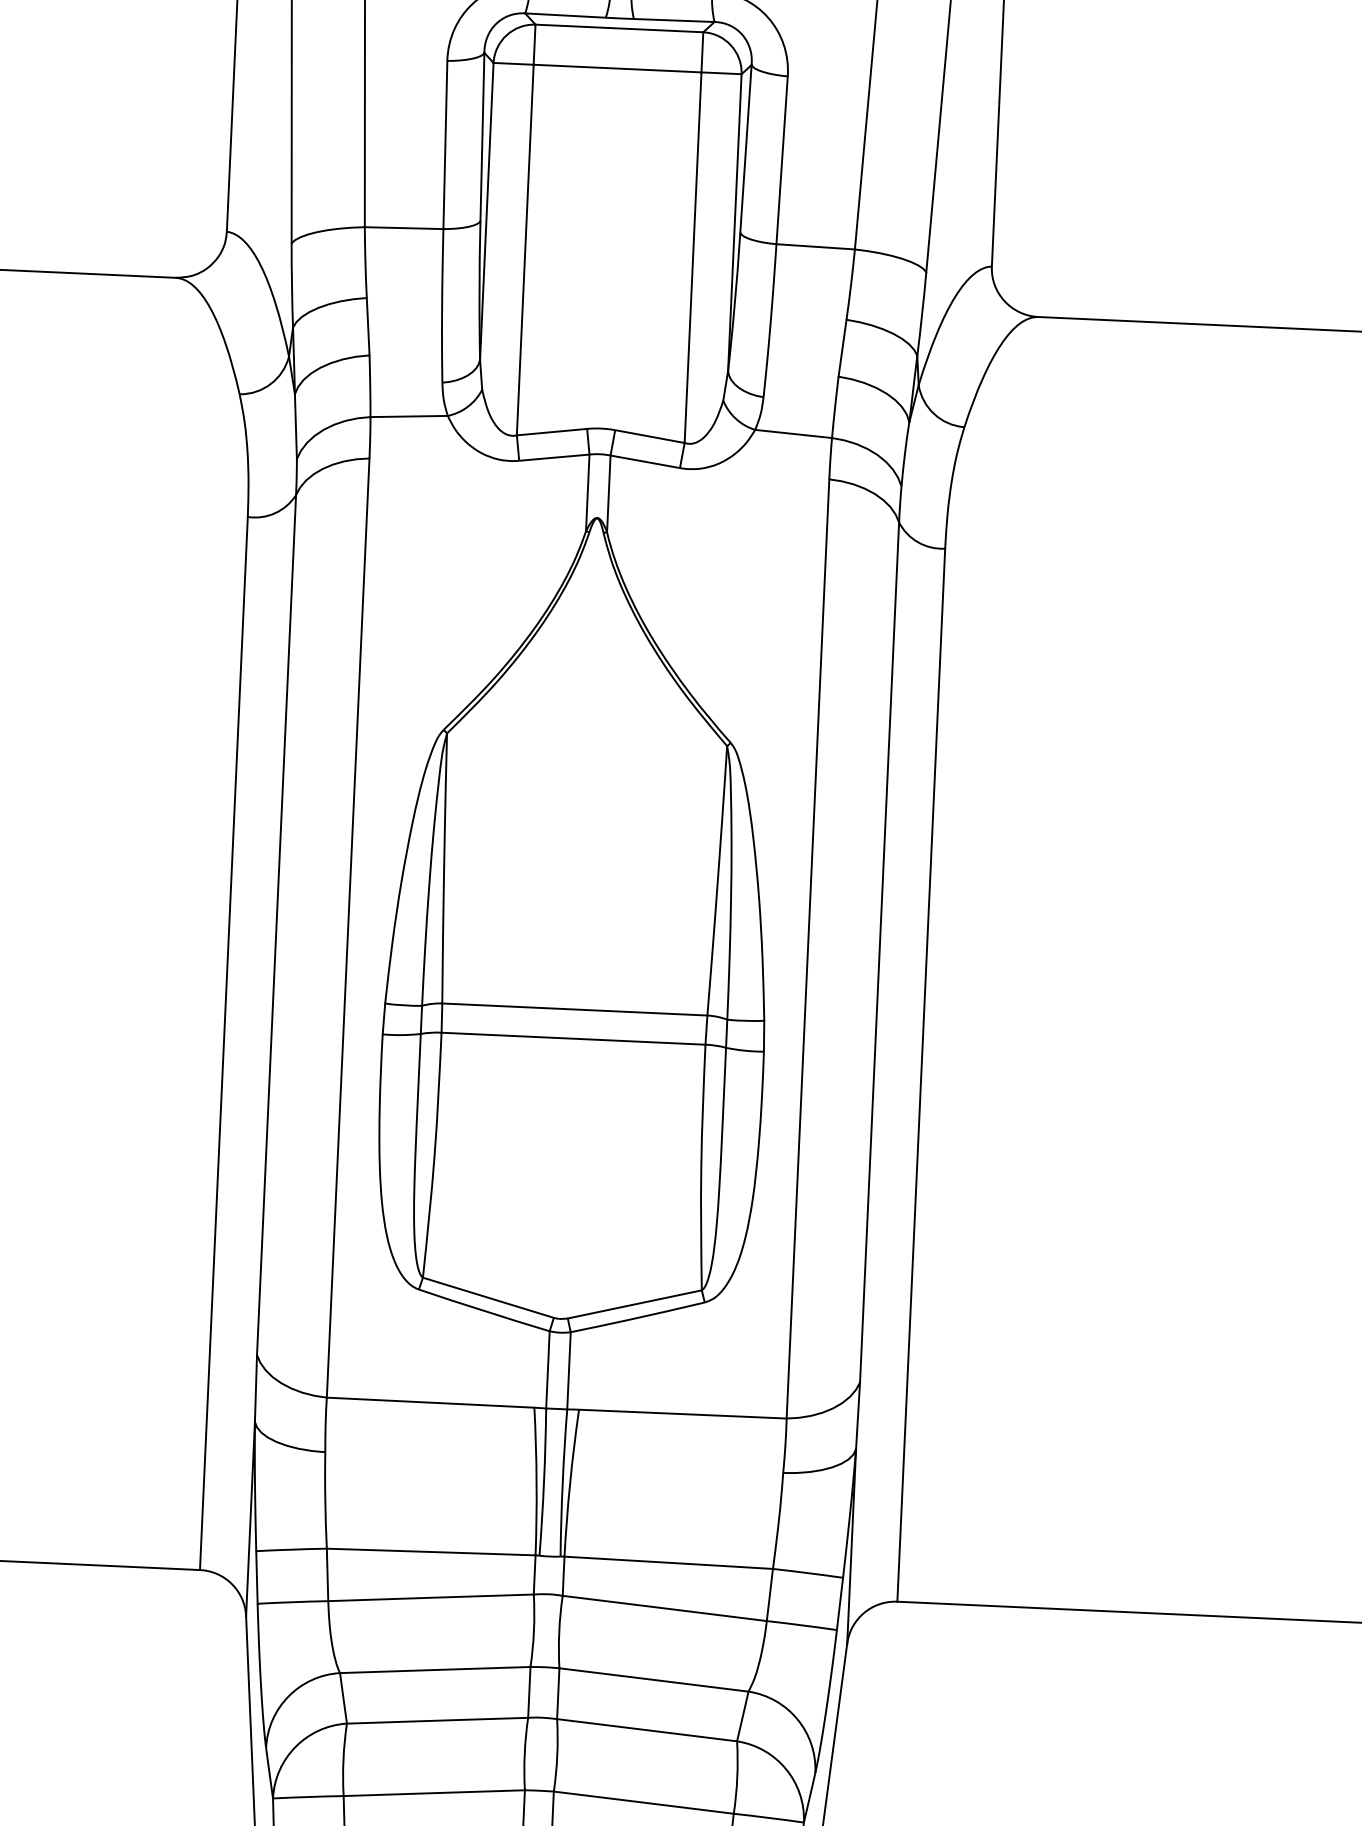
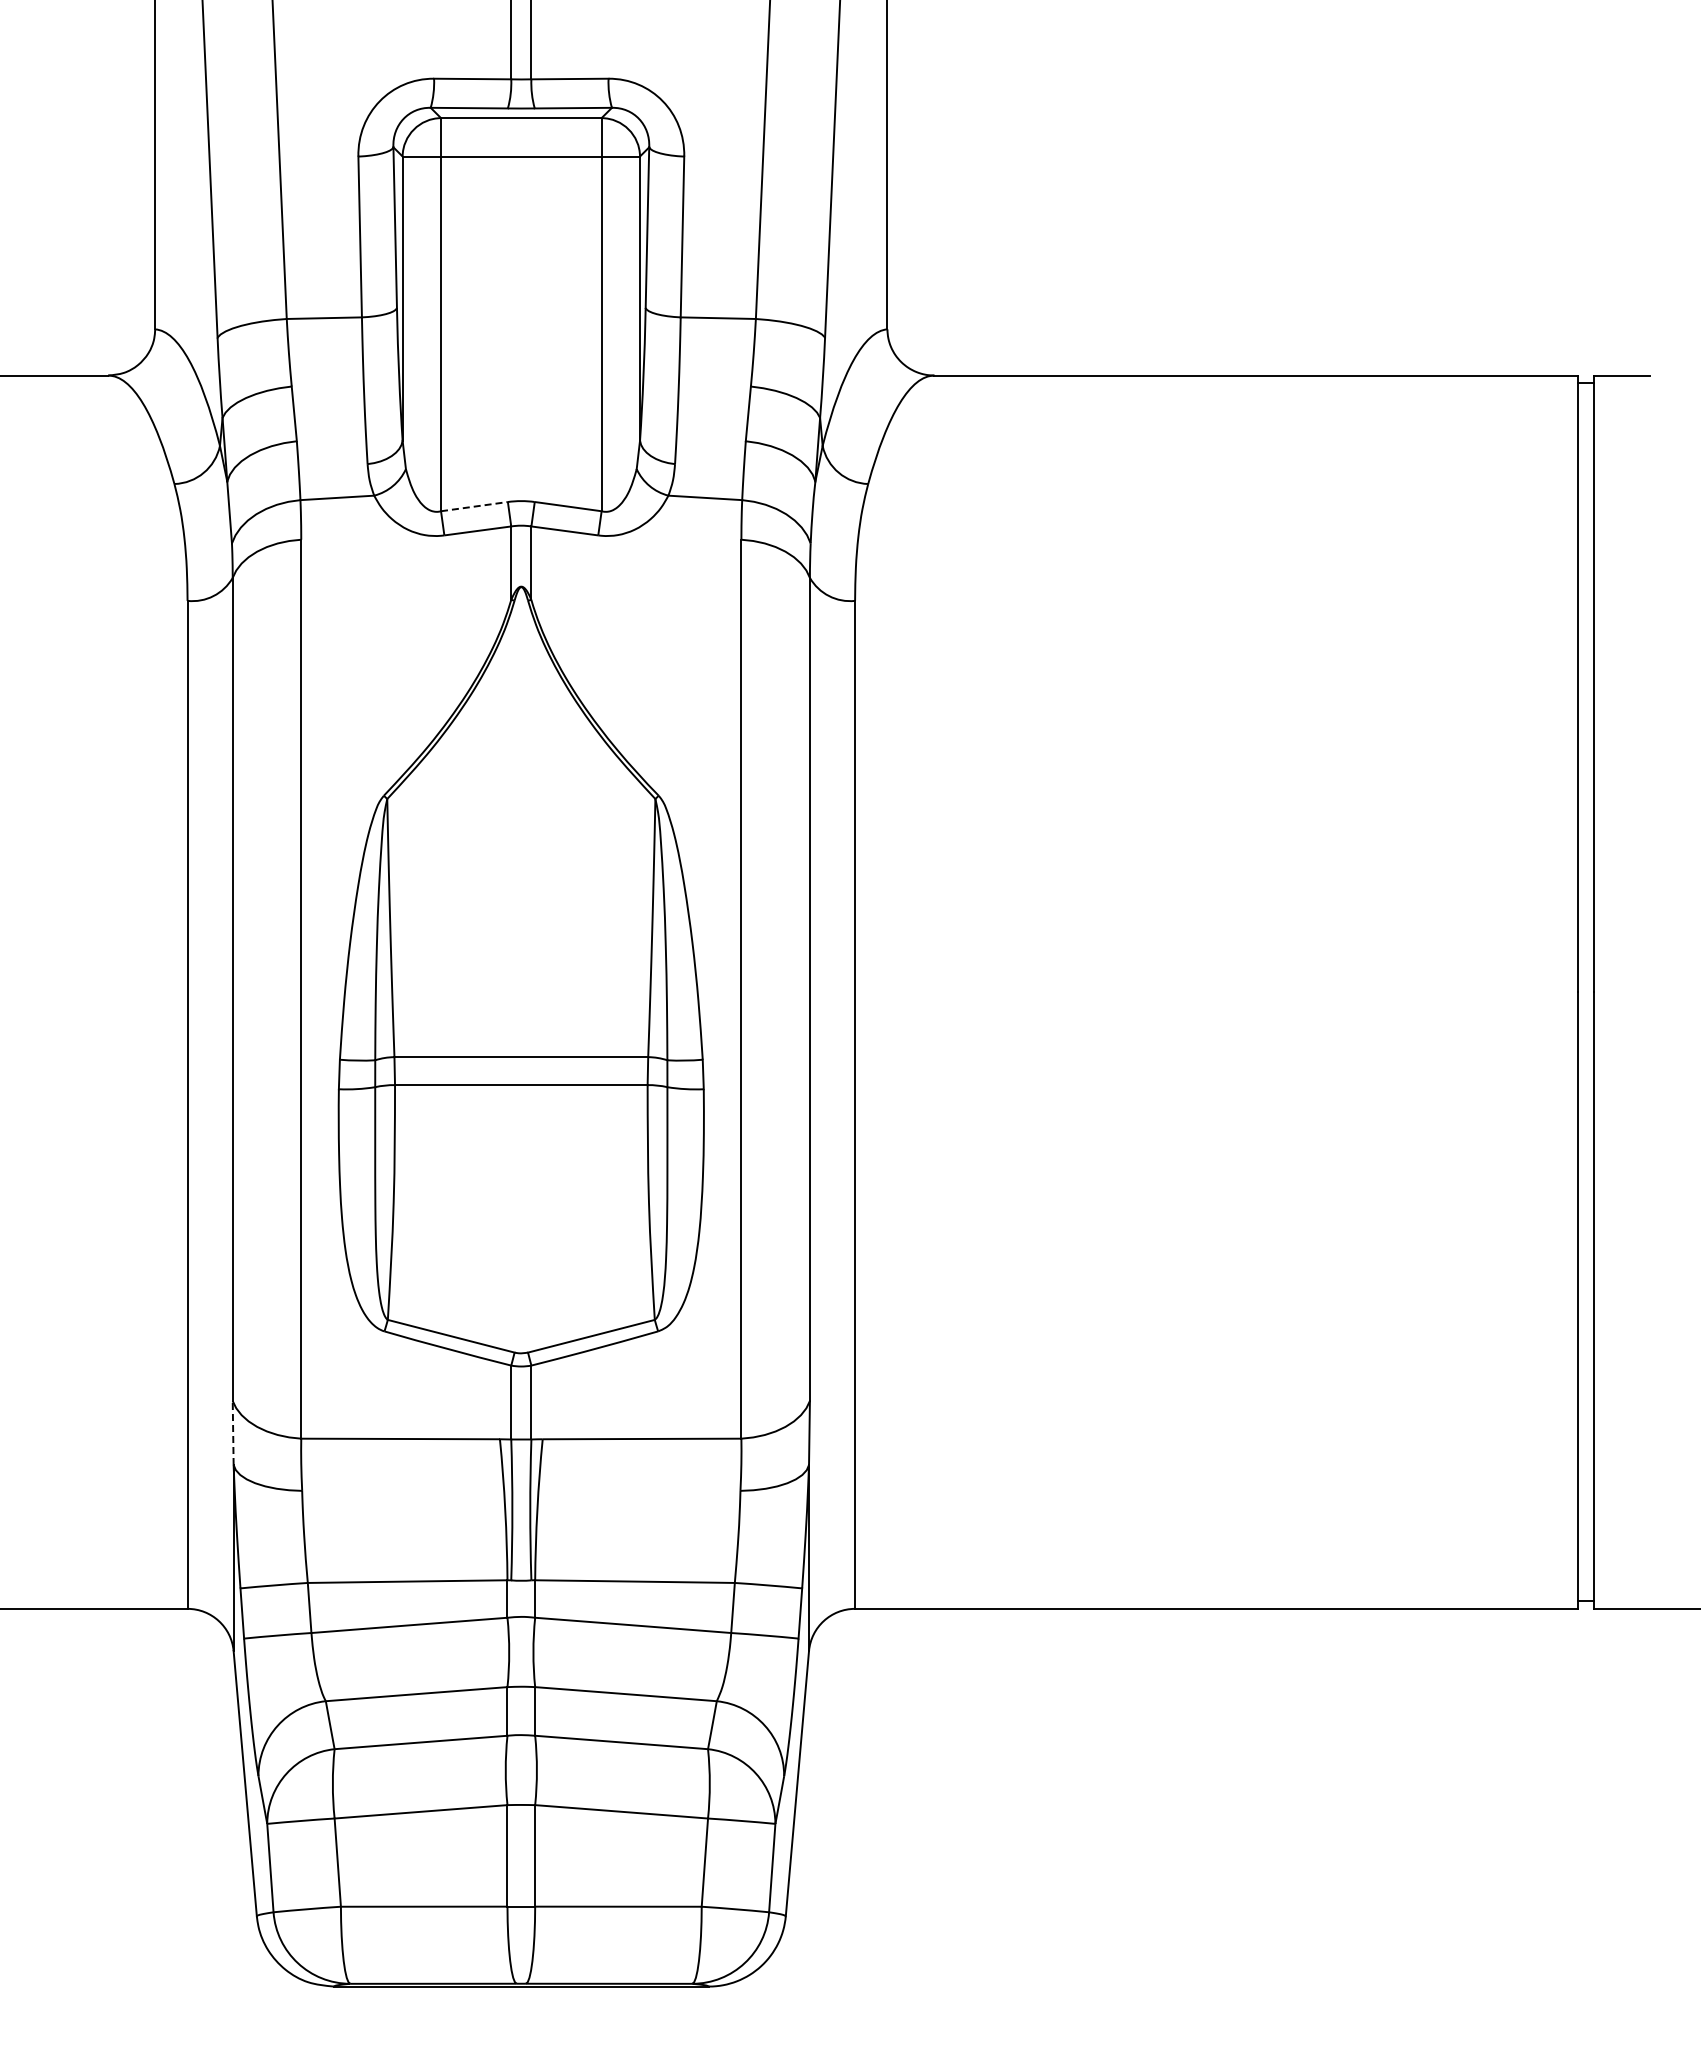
line: (552, 431) -> (474, 506), solid -> dashed
line: (256, 1389) -> (233, 1433), solid -> dashed

